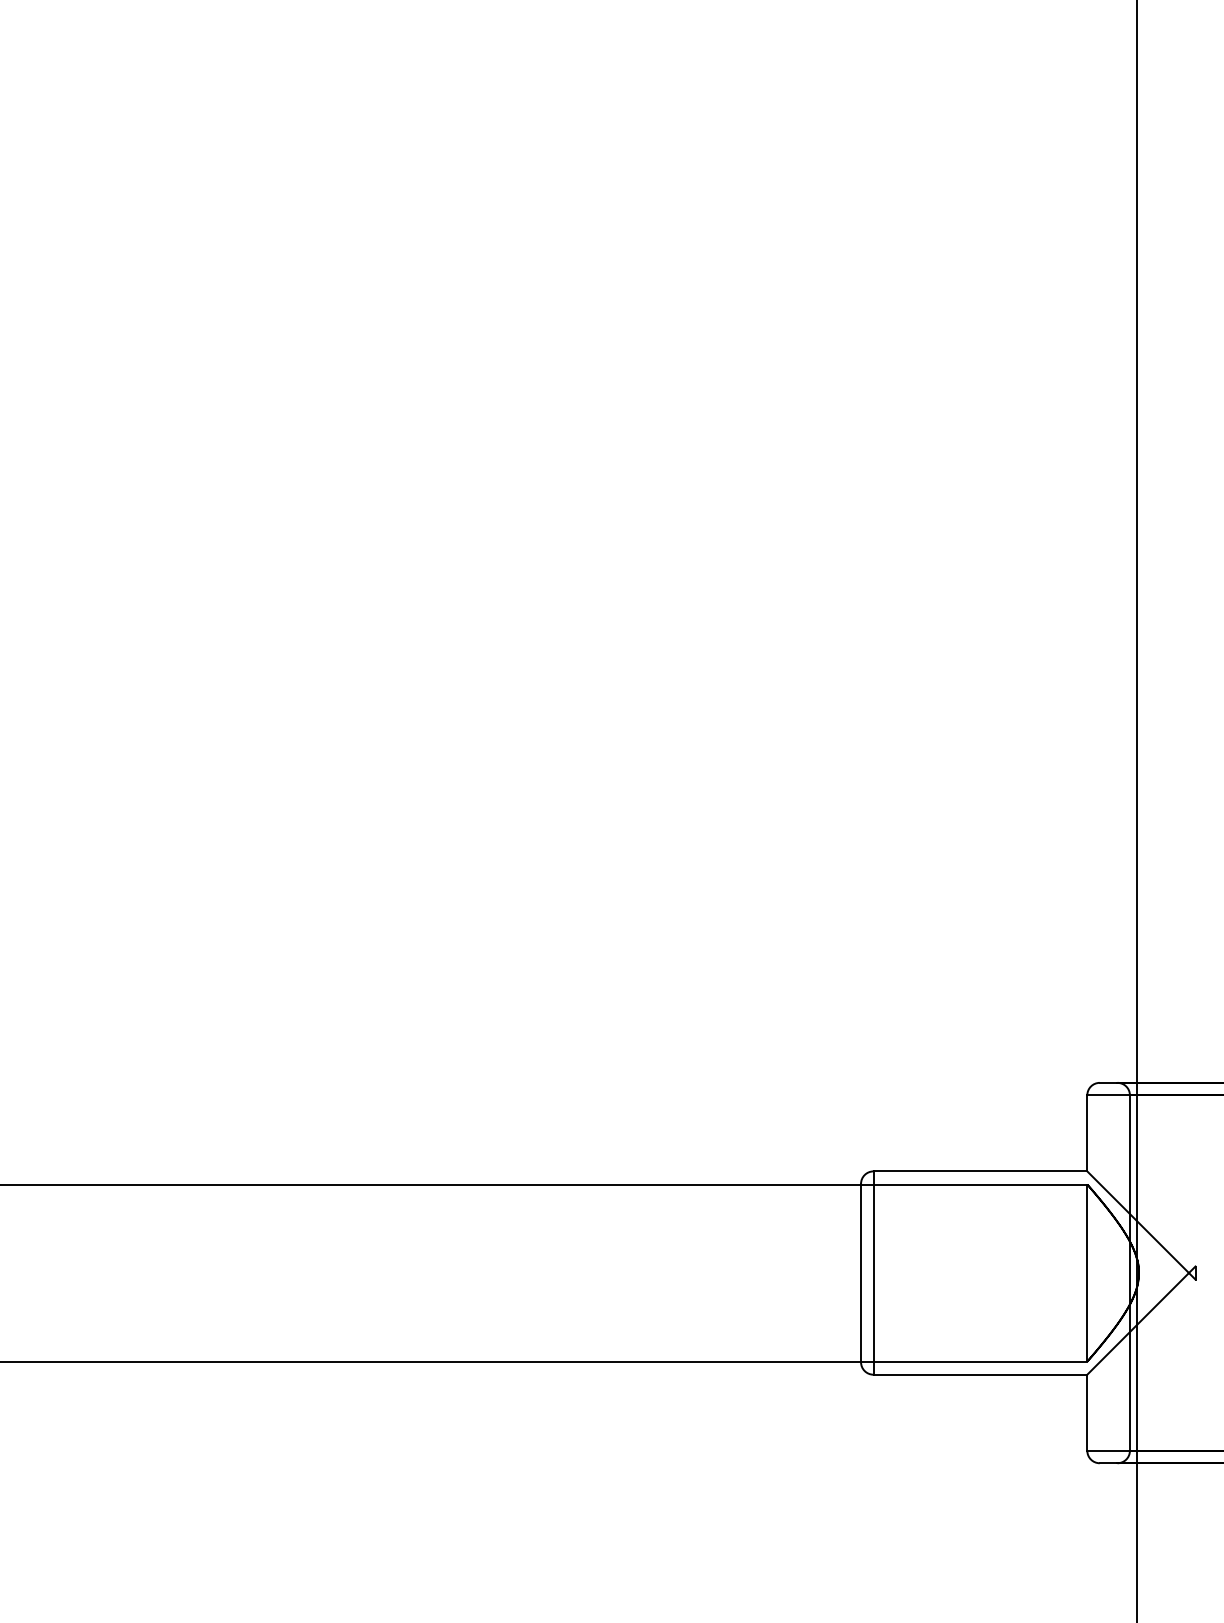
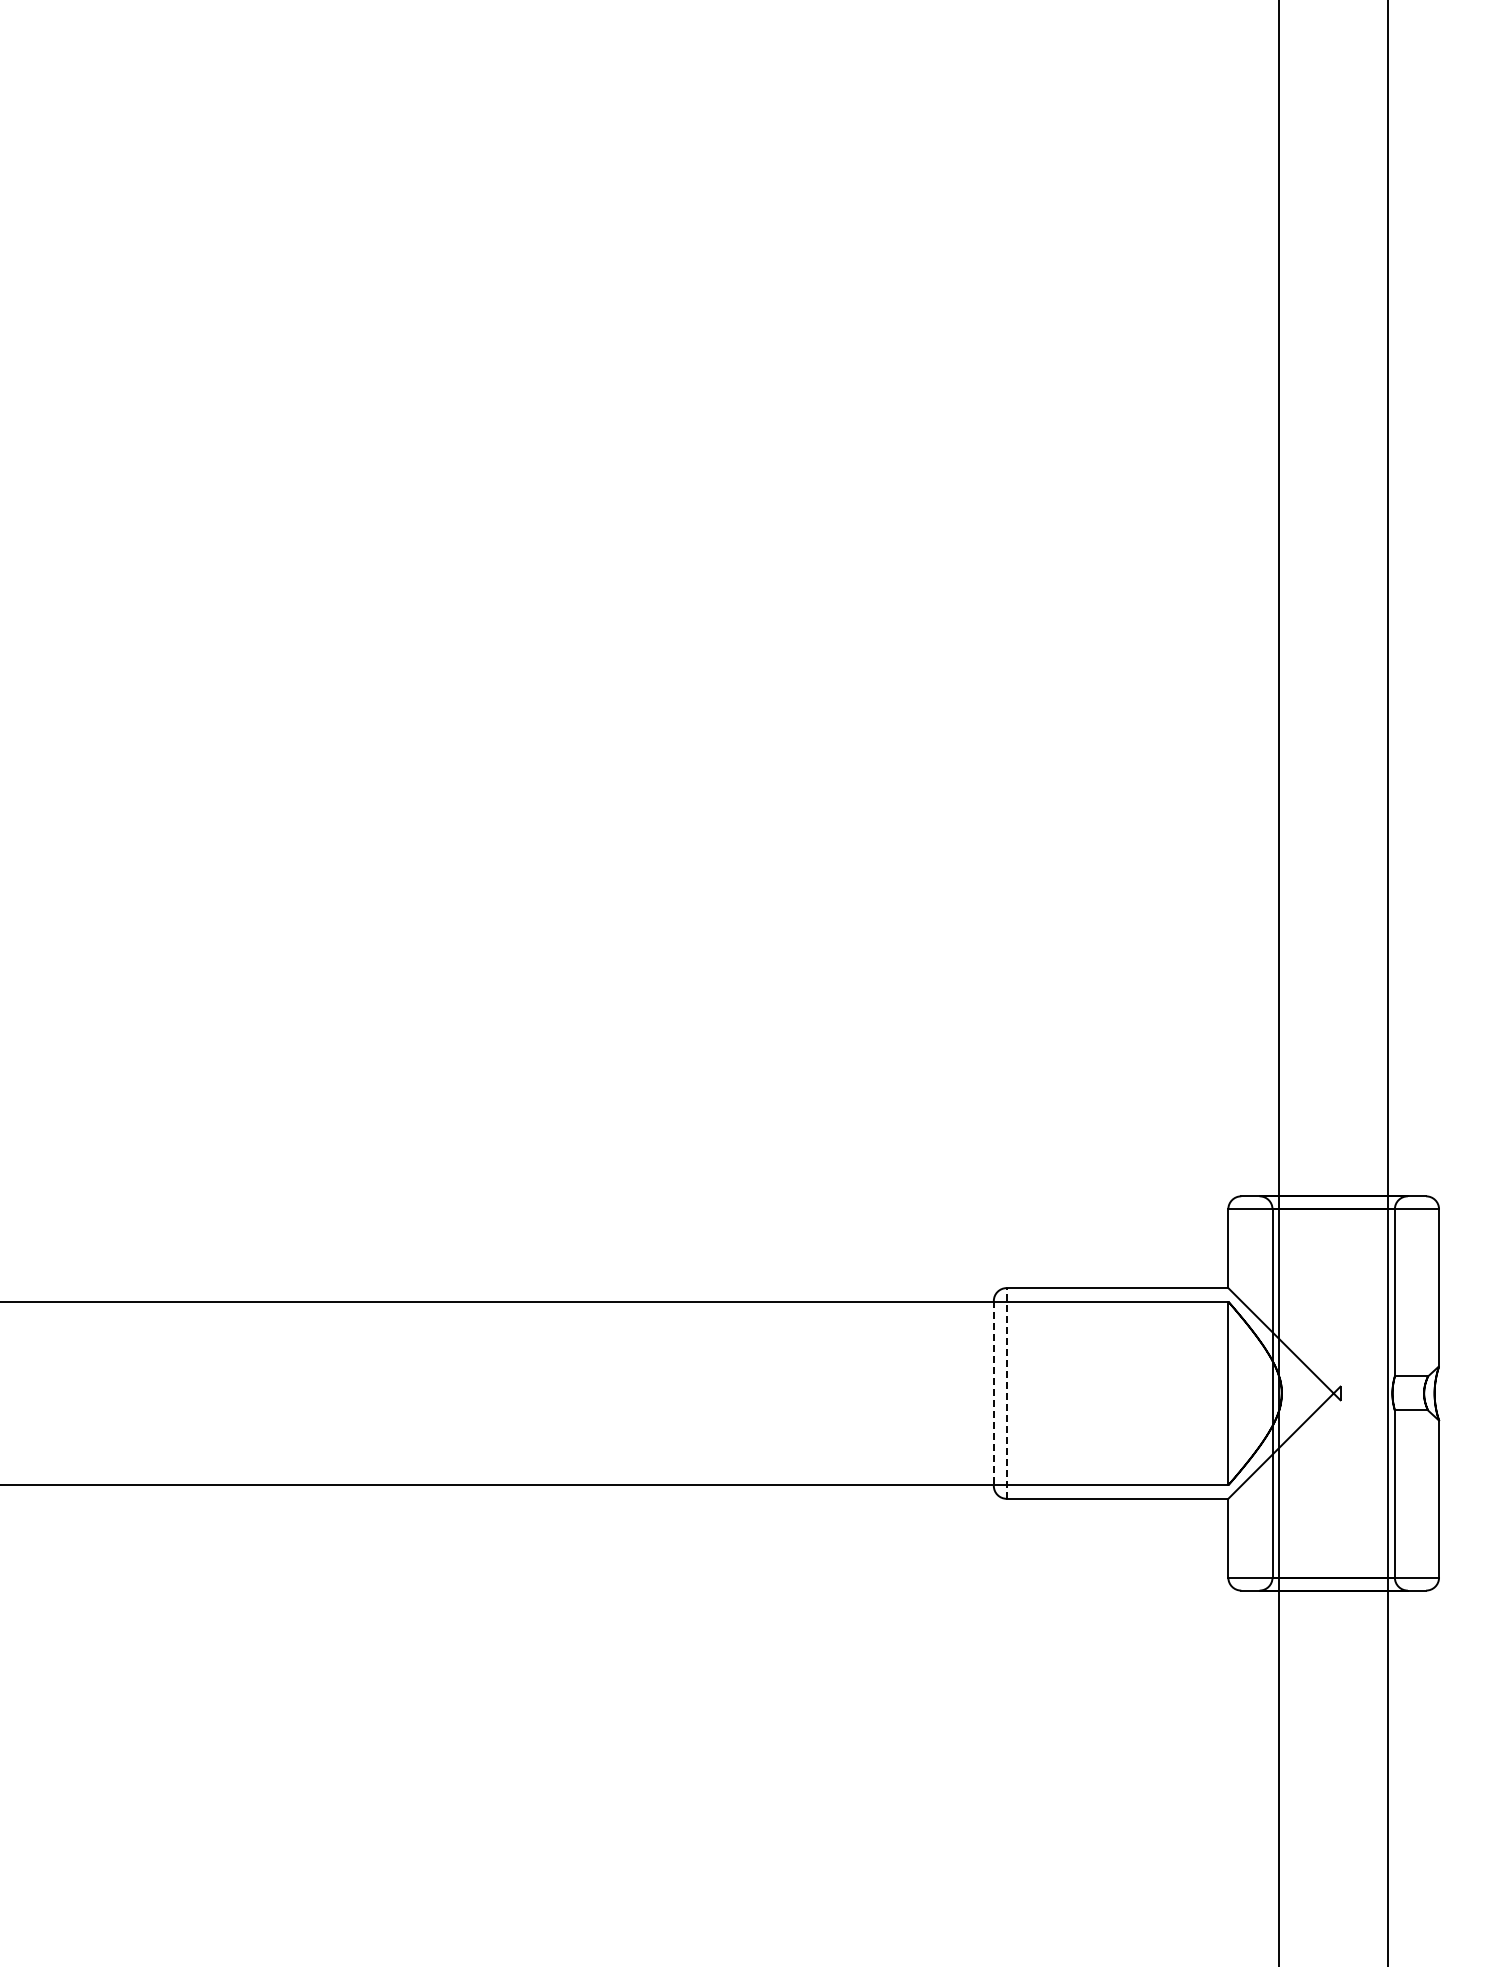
line: (873, 1272) -> (1006, 1392), solid -> dashed
line: (860, 1273) -> (993, 1393), solid -> dashed

